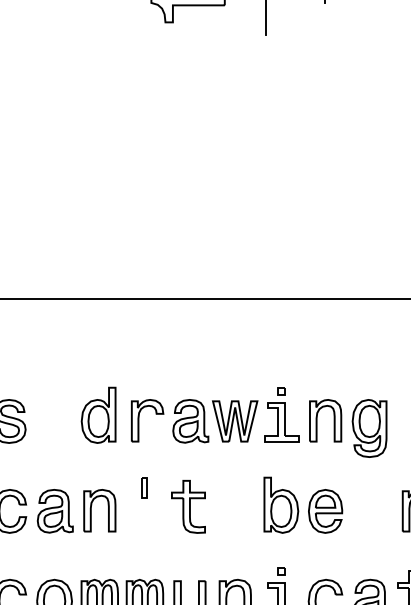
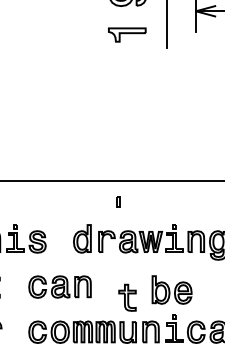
part: (144, 486) -> (118, 201), moved
part: (302, 504) -> (171, 289), moved
part: (188, 506) -> (127, 297), moved

